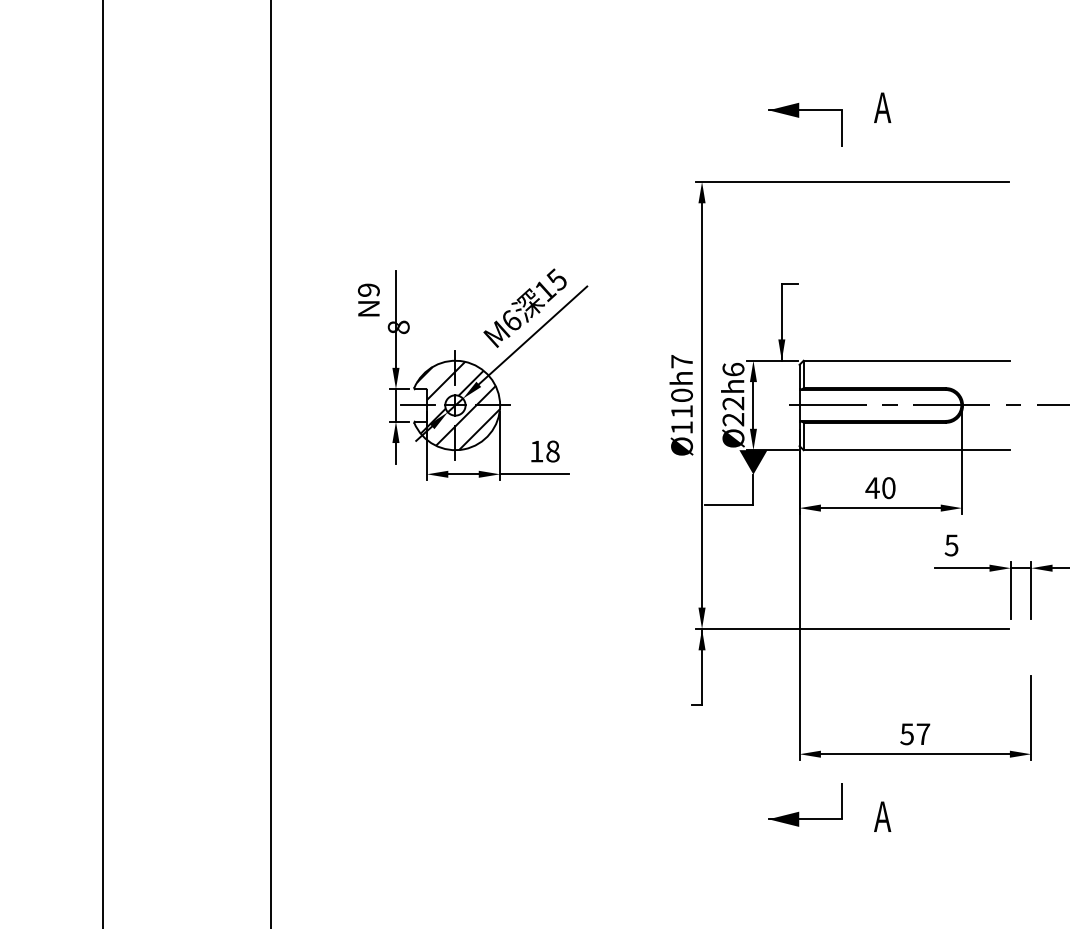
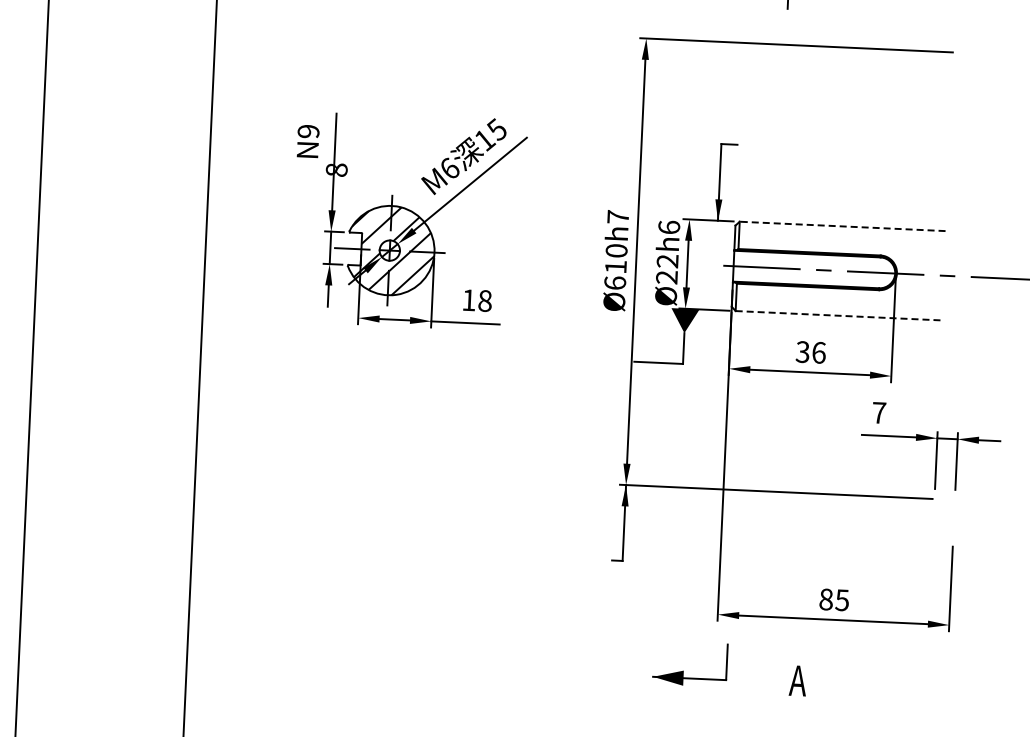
line: (906, 360) -> (842, 226), solid -> dashed
text: (681, 427) -> (614, 282), Ø110h7 -> Ø610h7
line: (907, 450) -> (839, 316), solid -> dashed
text: (880, 488) -> (810, 352), 40 -> 36
text: (951, 545) -> (879, 412), 5 -> 7
text: (915, 734) -> (834, 600), 57 -> 85
part: (798, 811) -> (683, 670), moved

